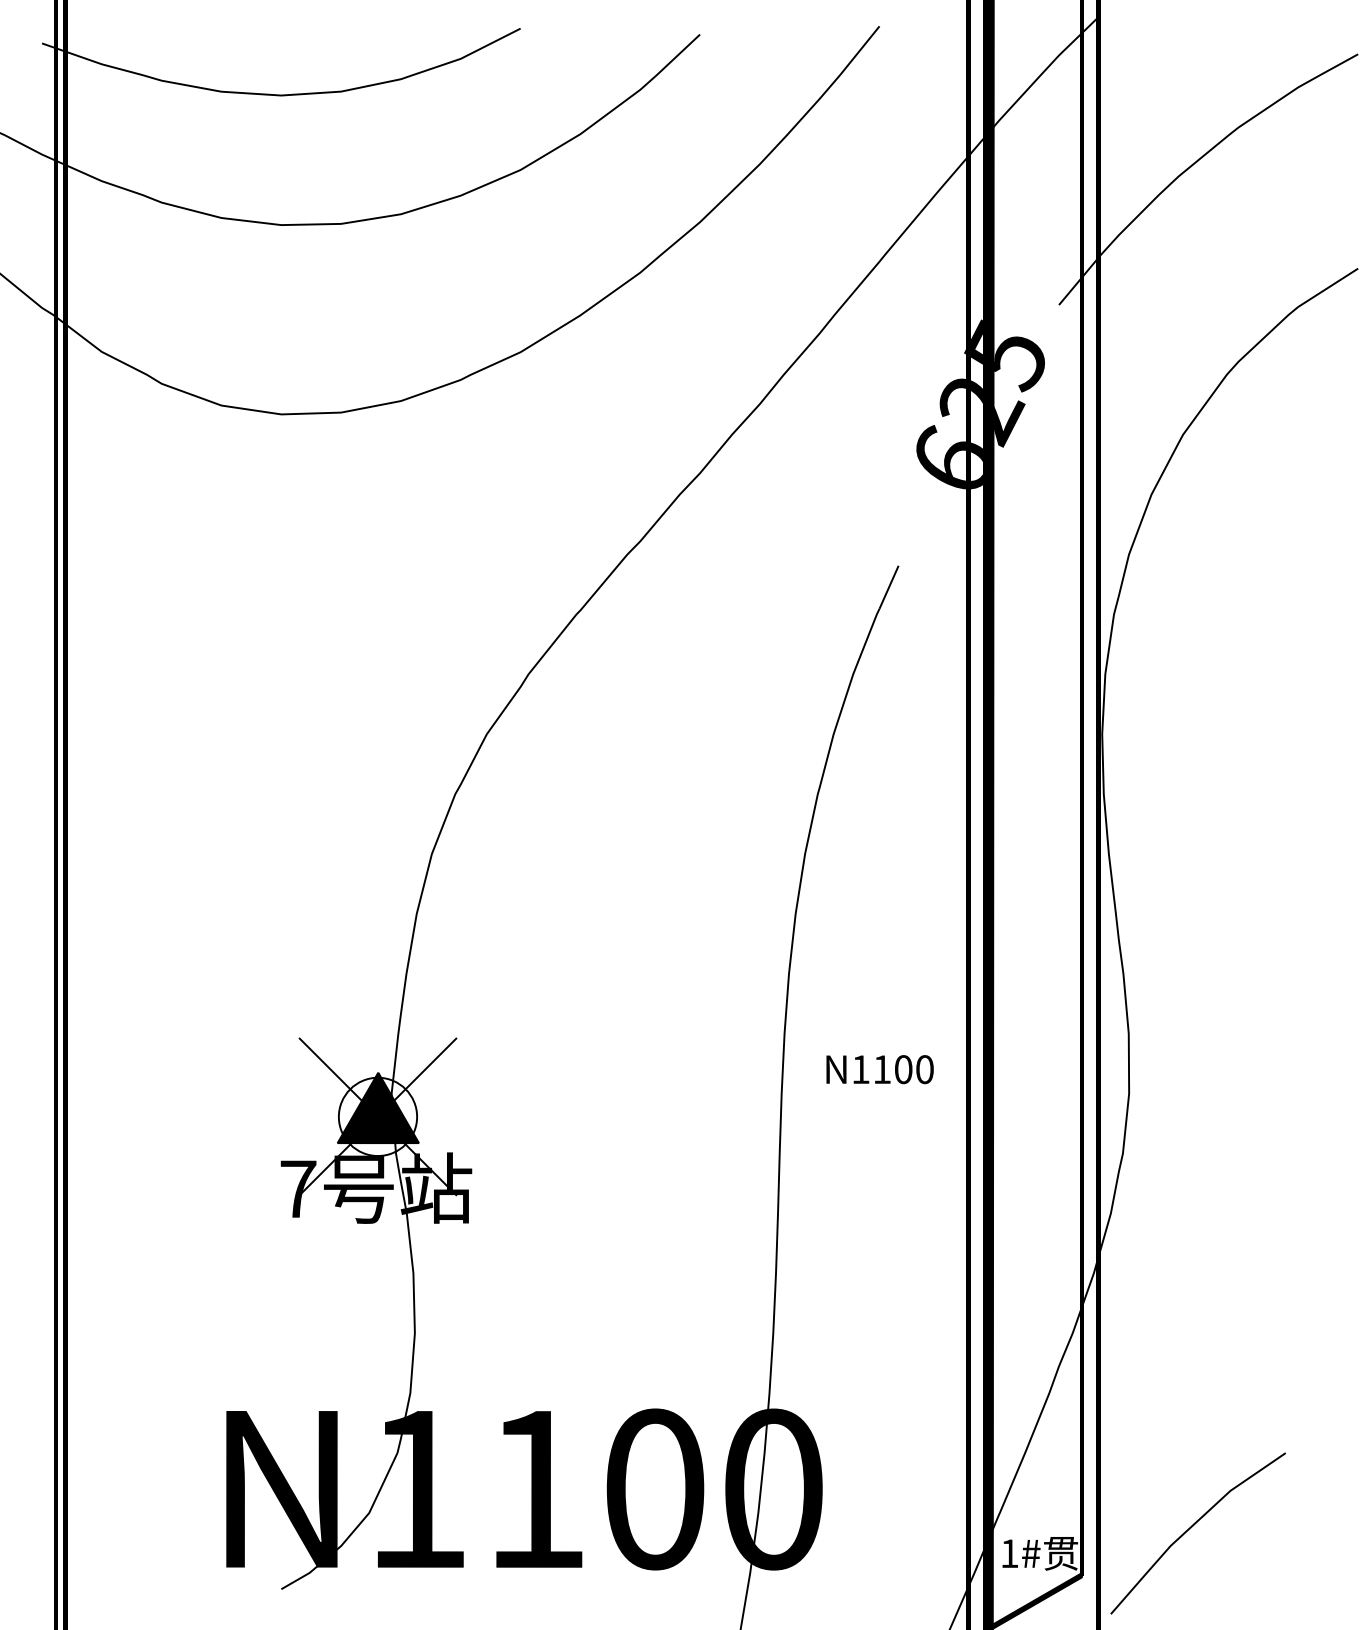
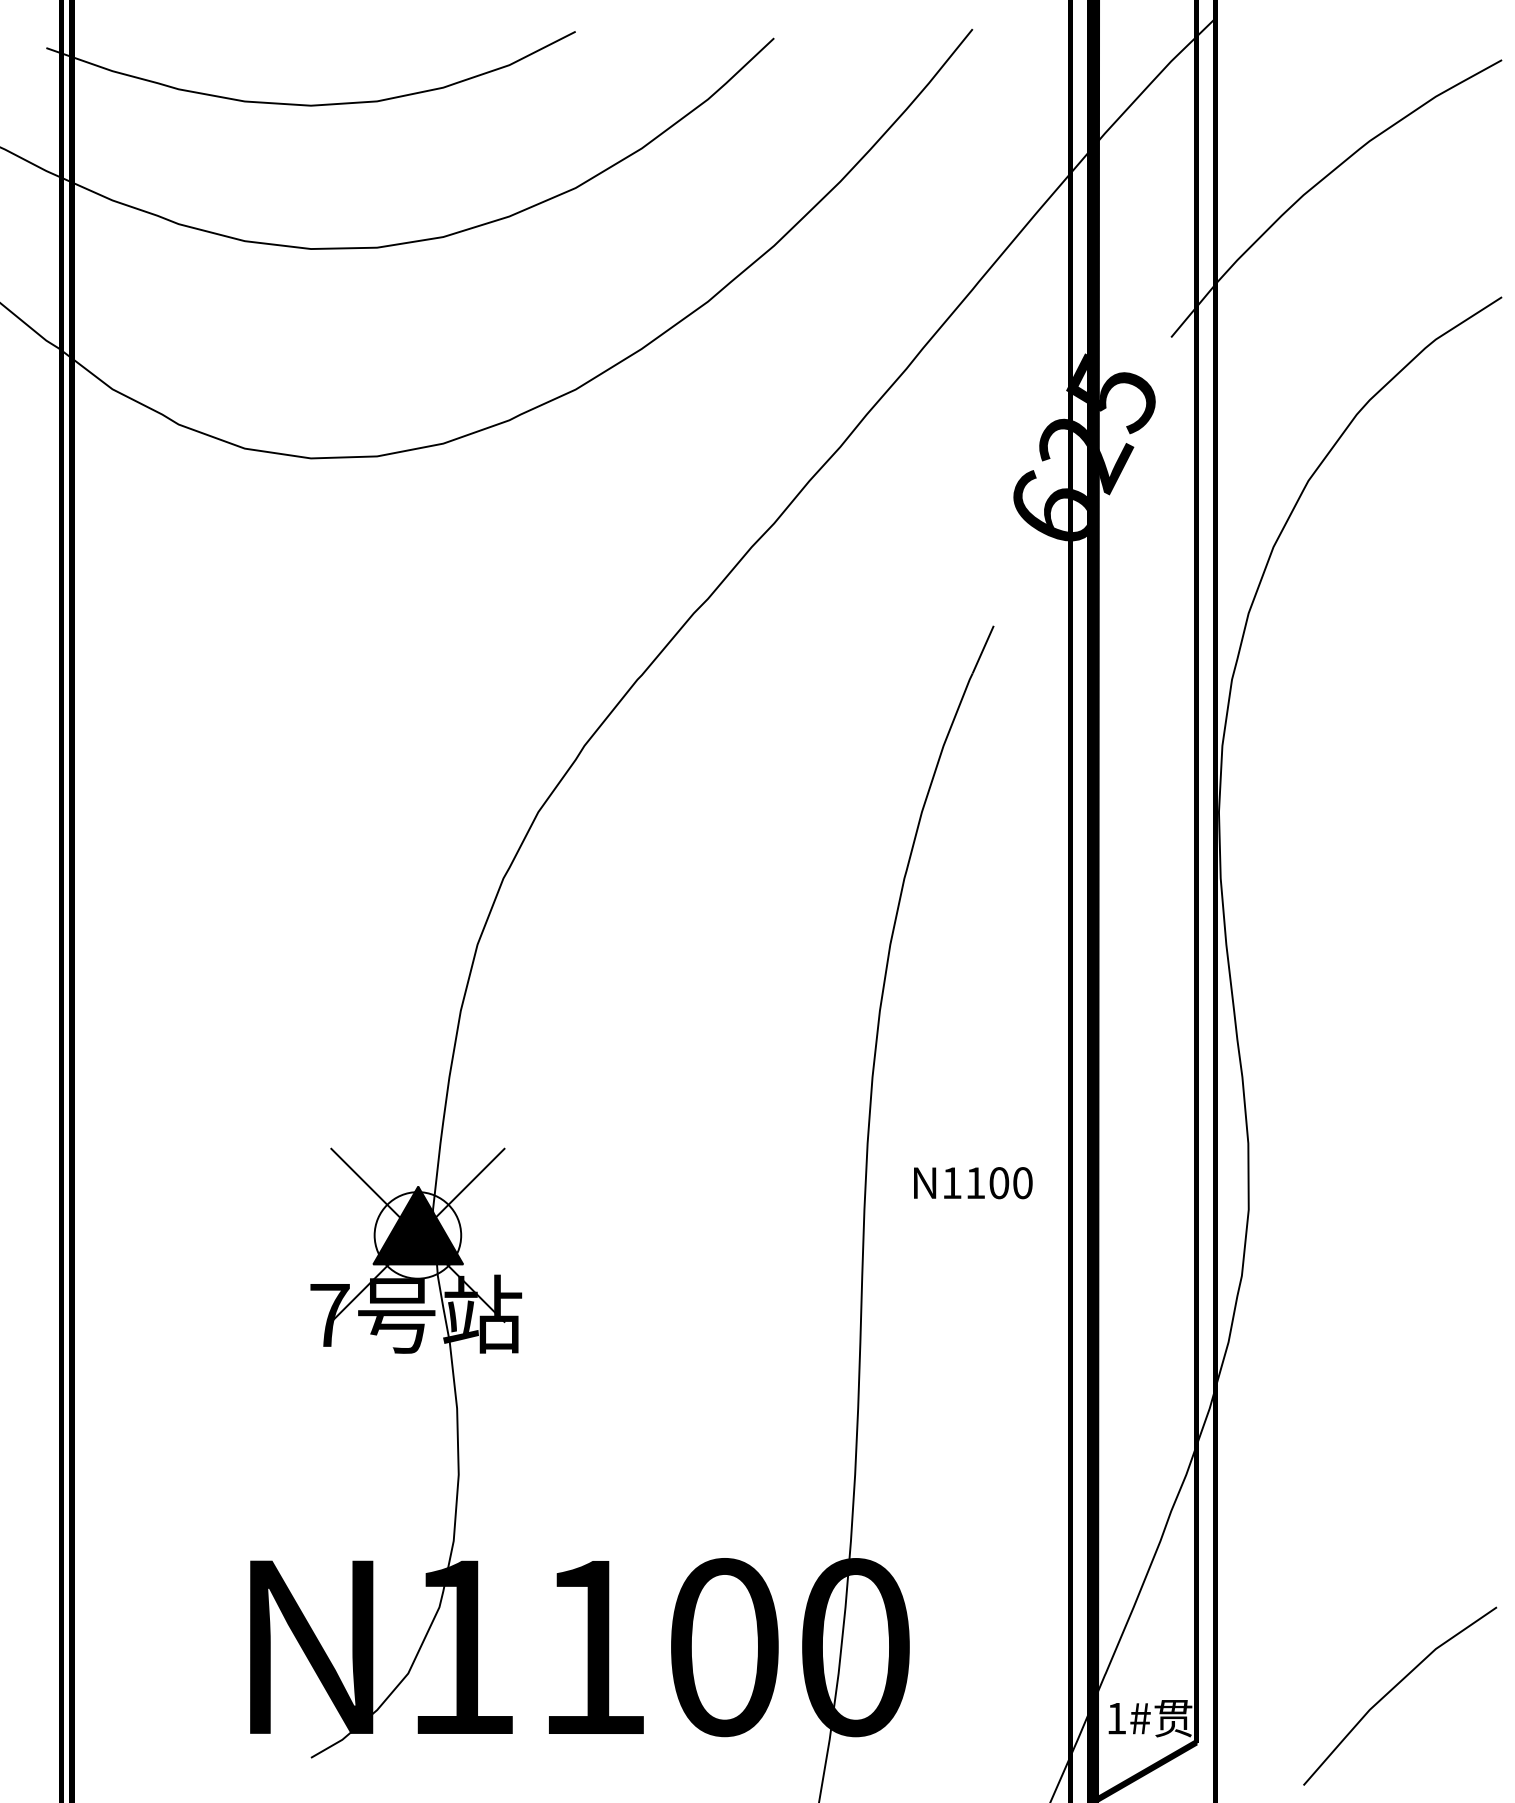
curve: (1193, 1526) -> (1394, 1688), moved

